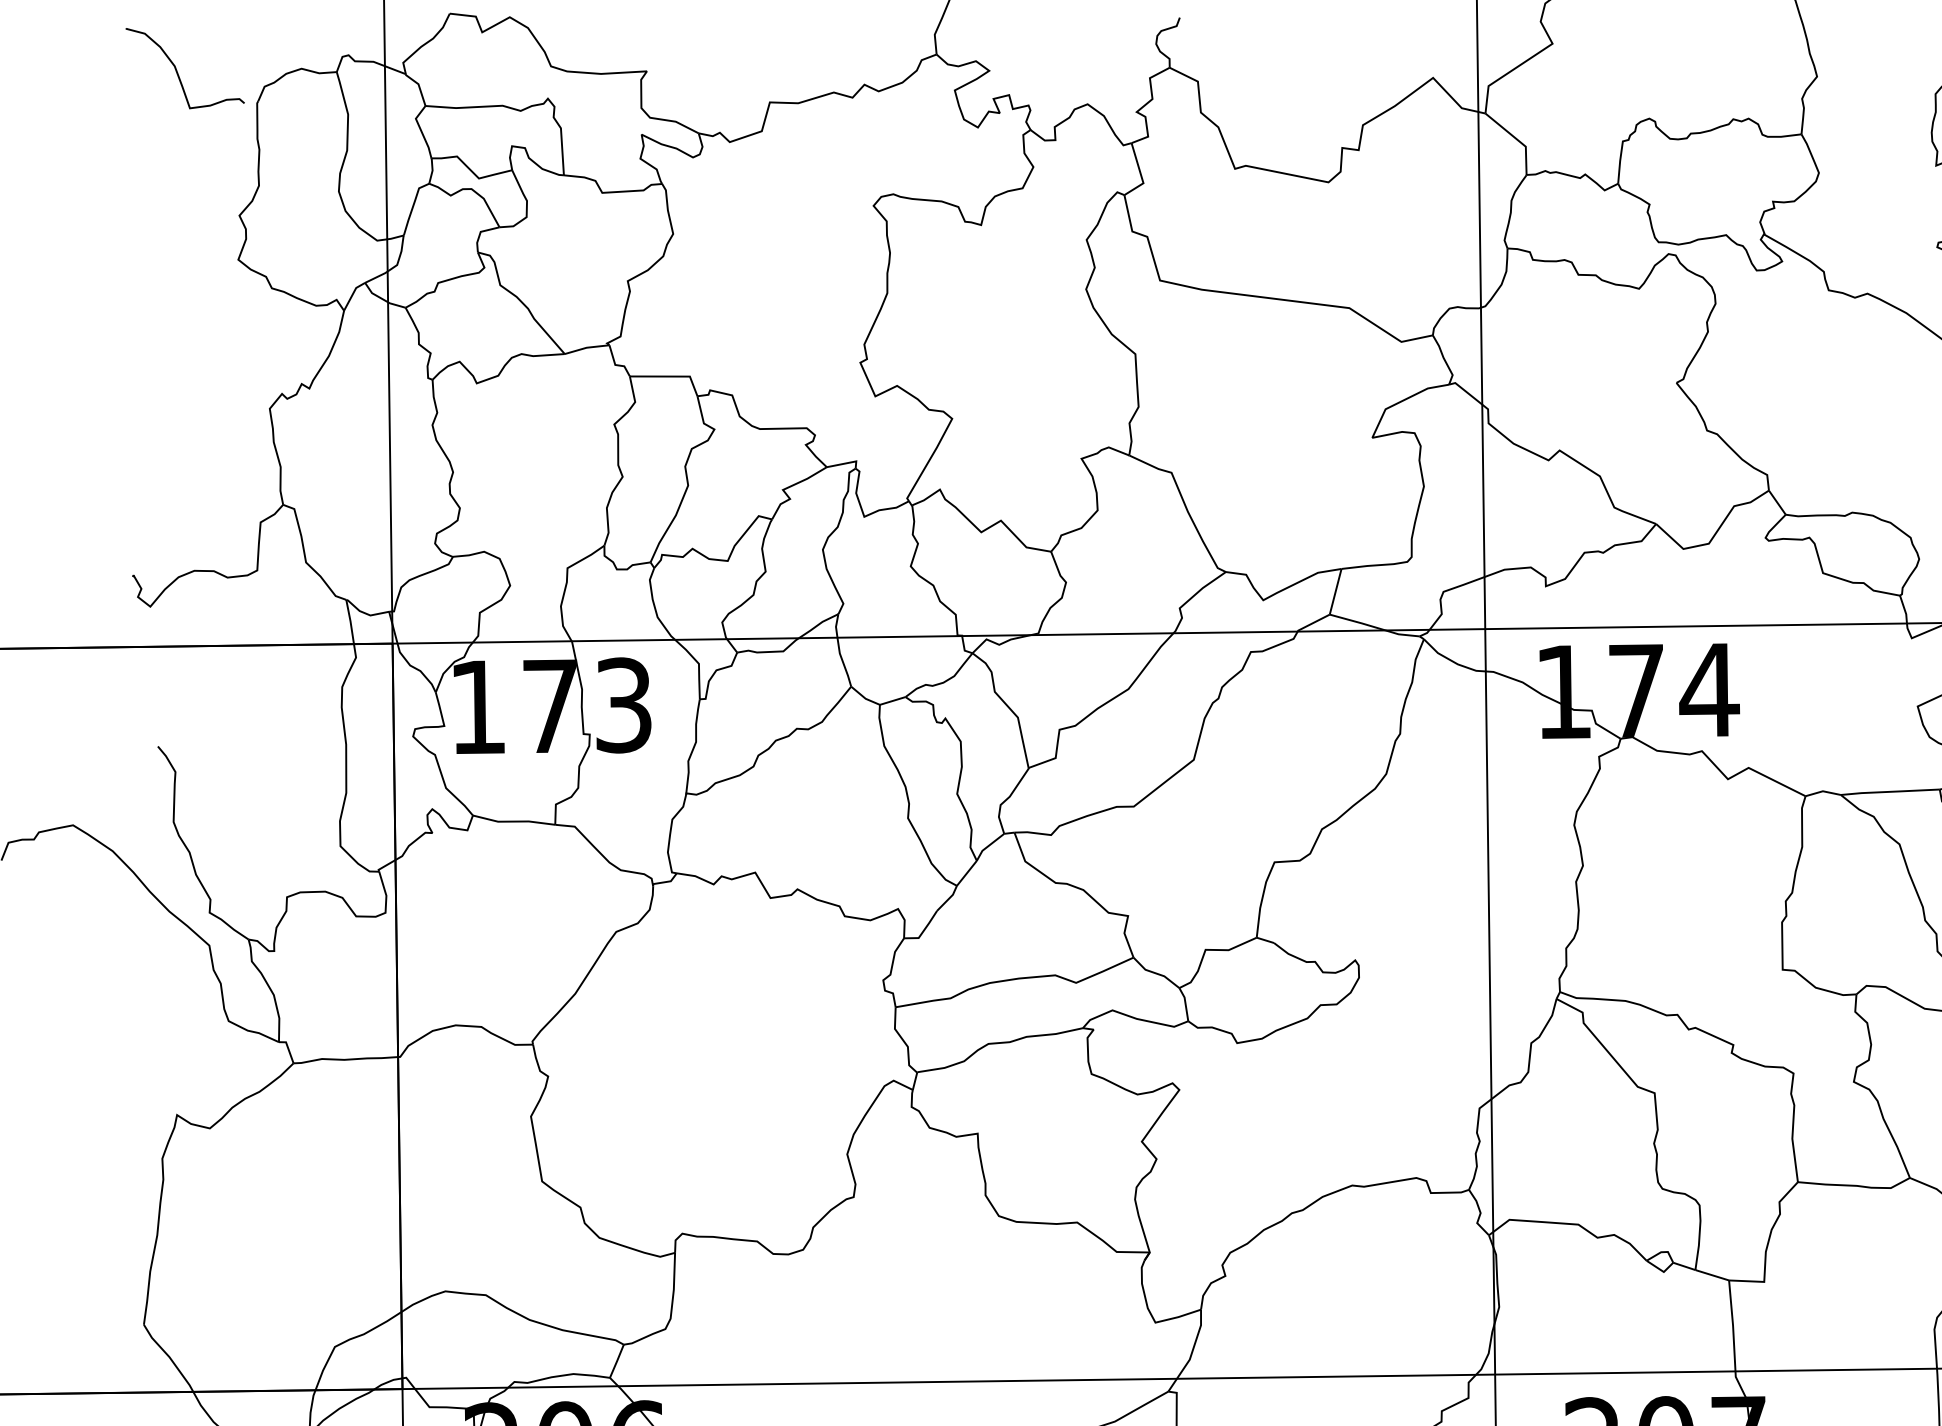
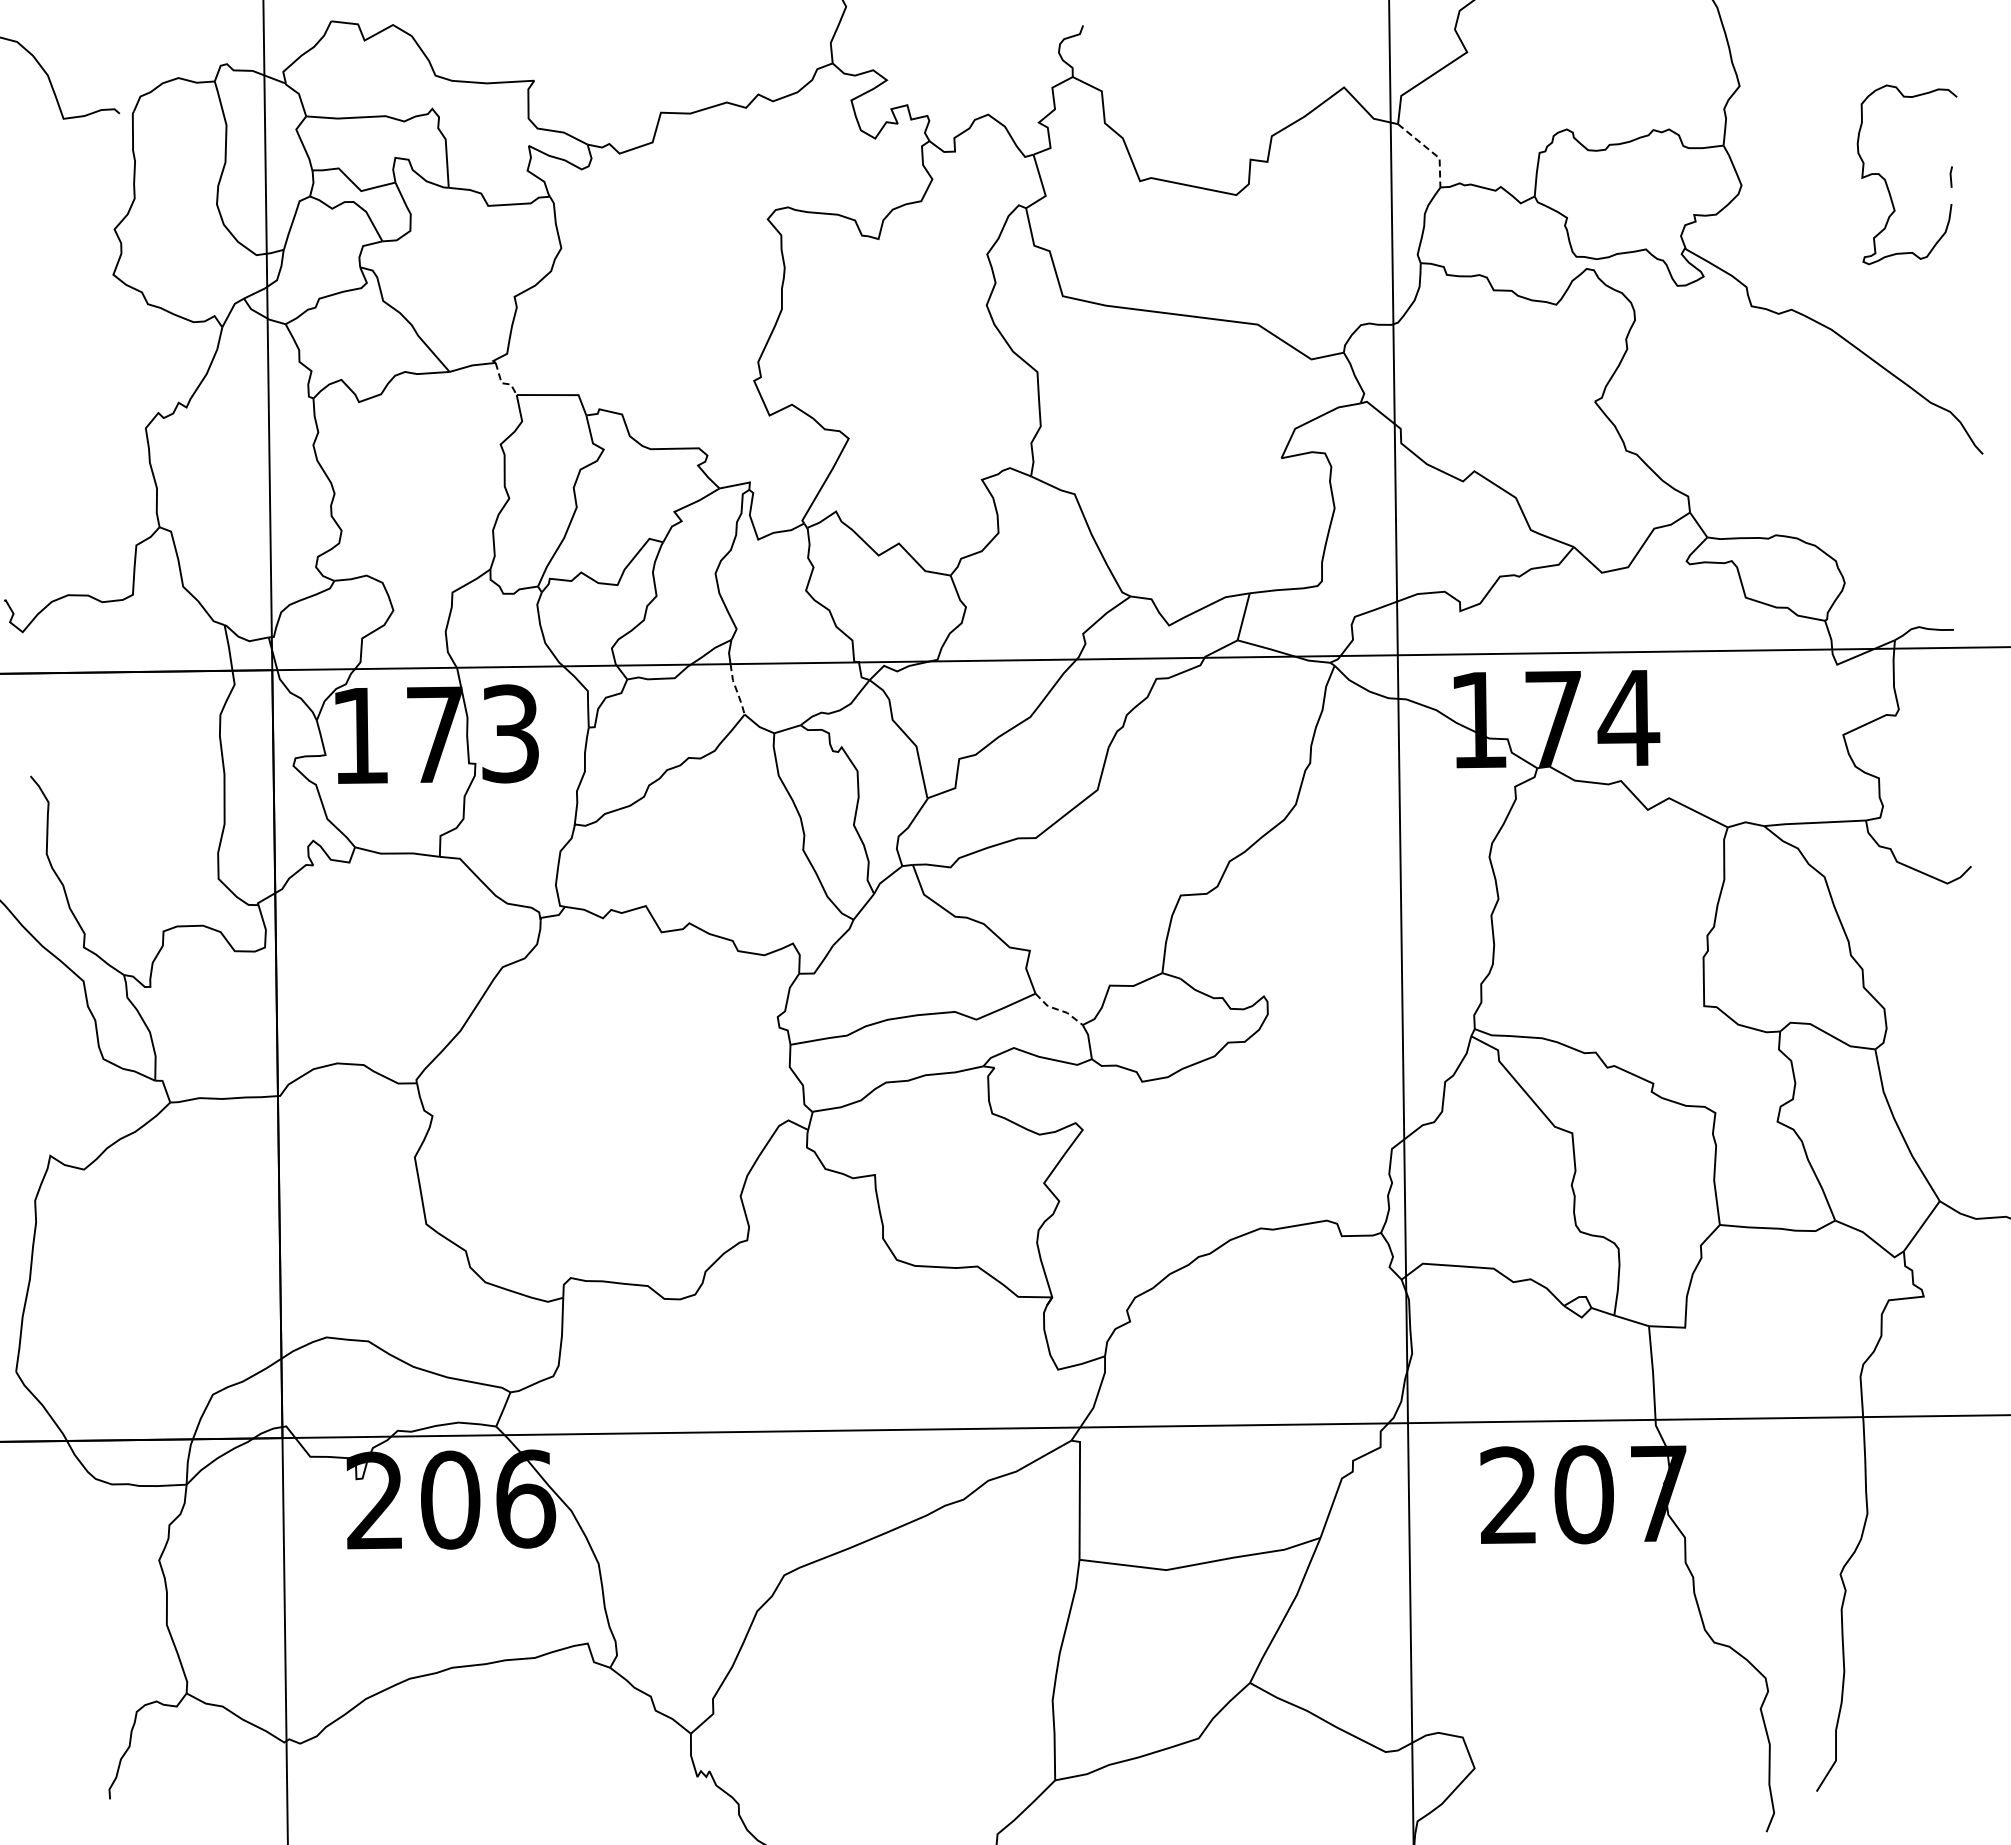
line: (1517, 140) -> (1431, 151), solid -> dashed
line: (615, 365) -> (501, 383), solid -> dashed
line: (843, 662) -> (736, 689), solid -> dashed
line: (1155, 973) -> (1058, 1010), solid -> dashed

